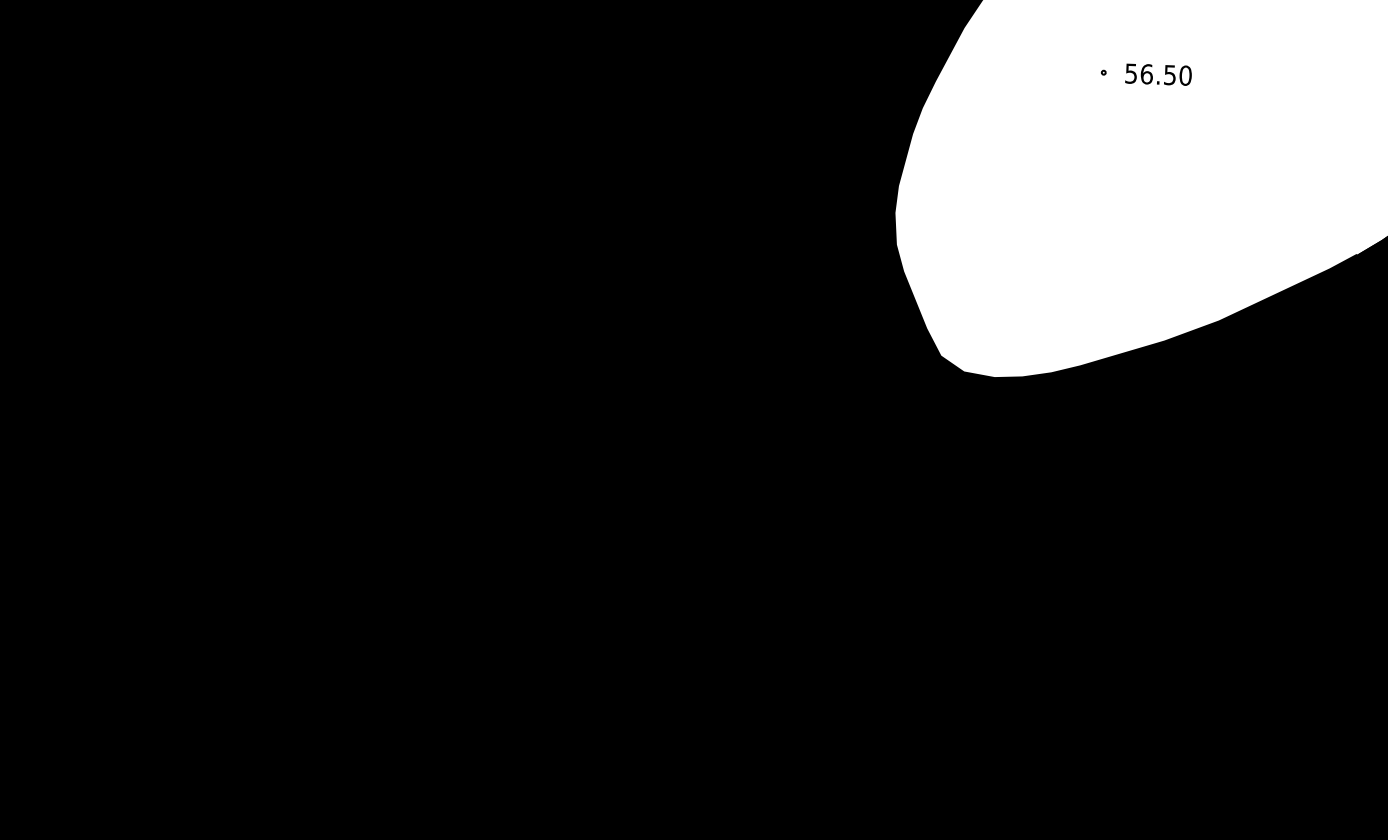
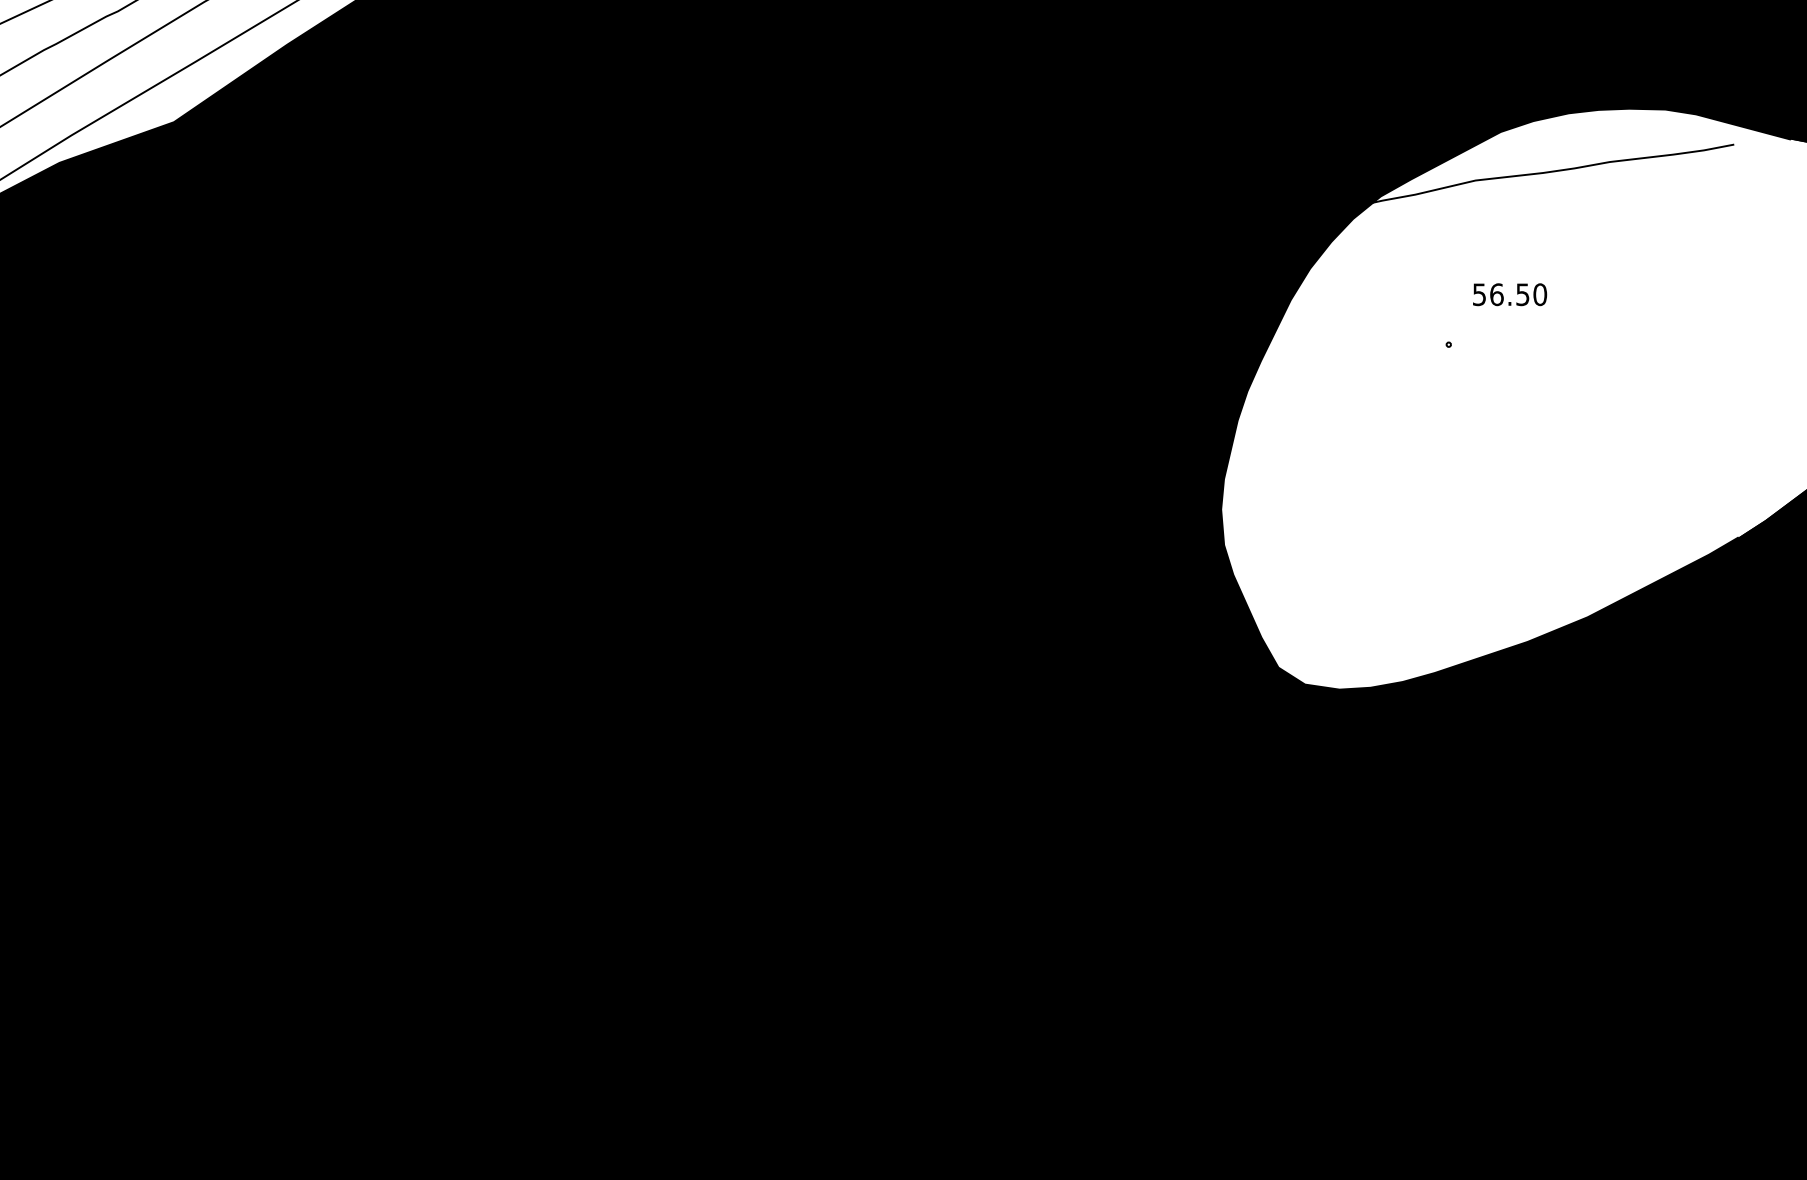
text: (1159, 74) -> (1510, 294), moved

